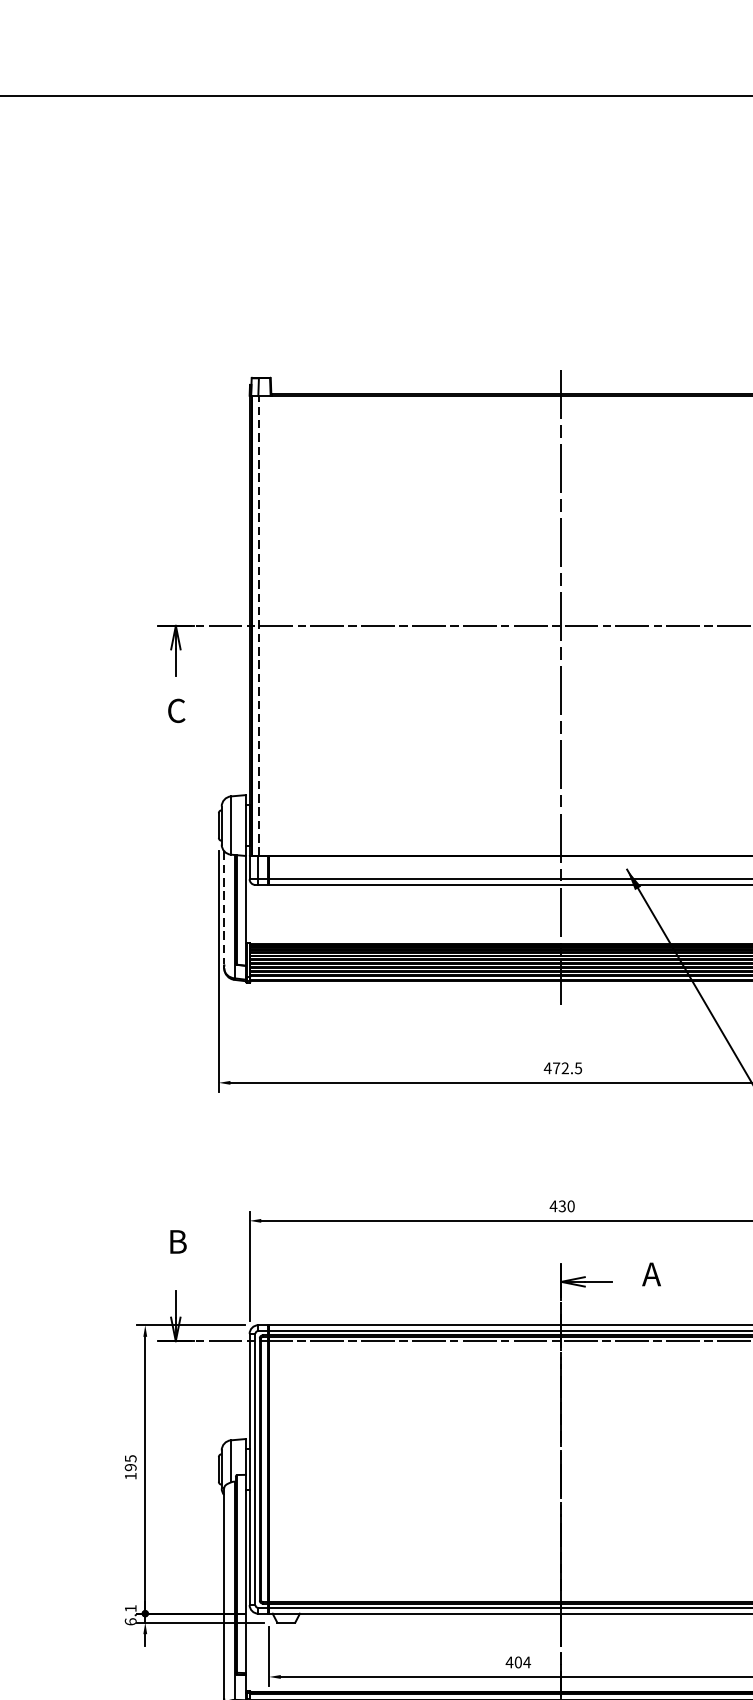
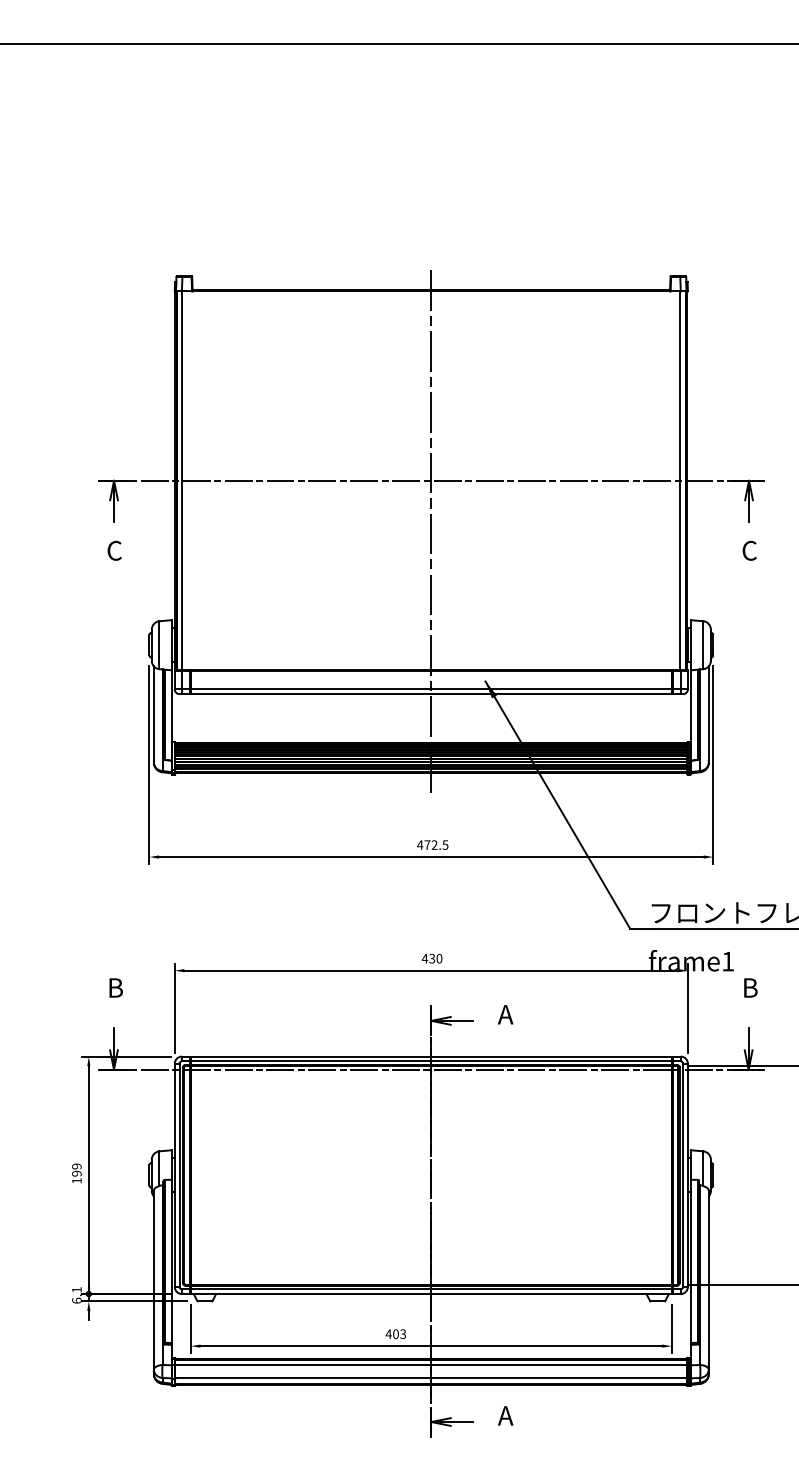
line: (259, 625) -> (182, 480), dashed -> solid
line: (223, 907) -> (153, 712), dashed -> solid
text: (130, 1458) -> (76, 1166), 195 -> 199
text: (527, 1662) -> (403, 1334), 404 -> 403

